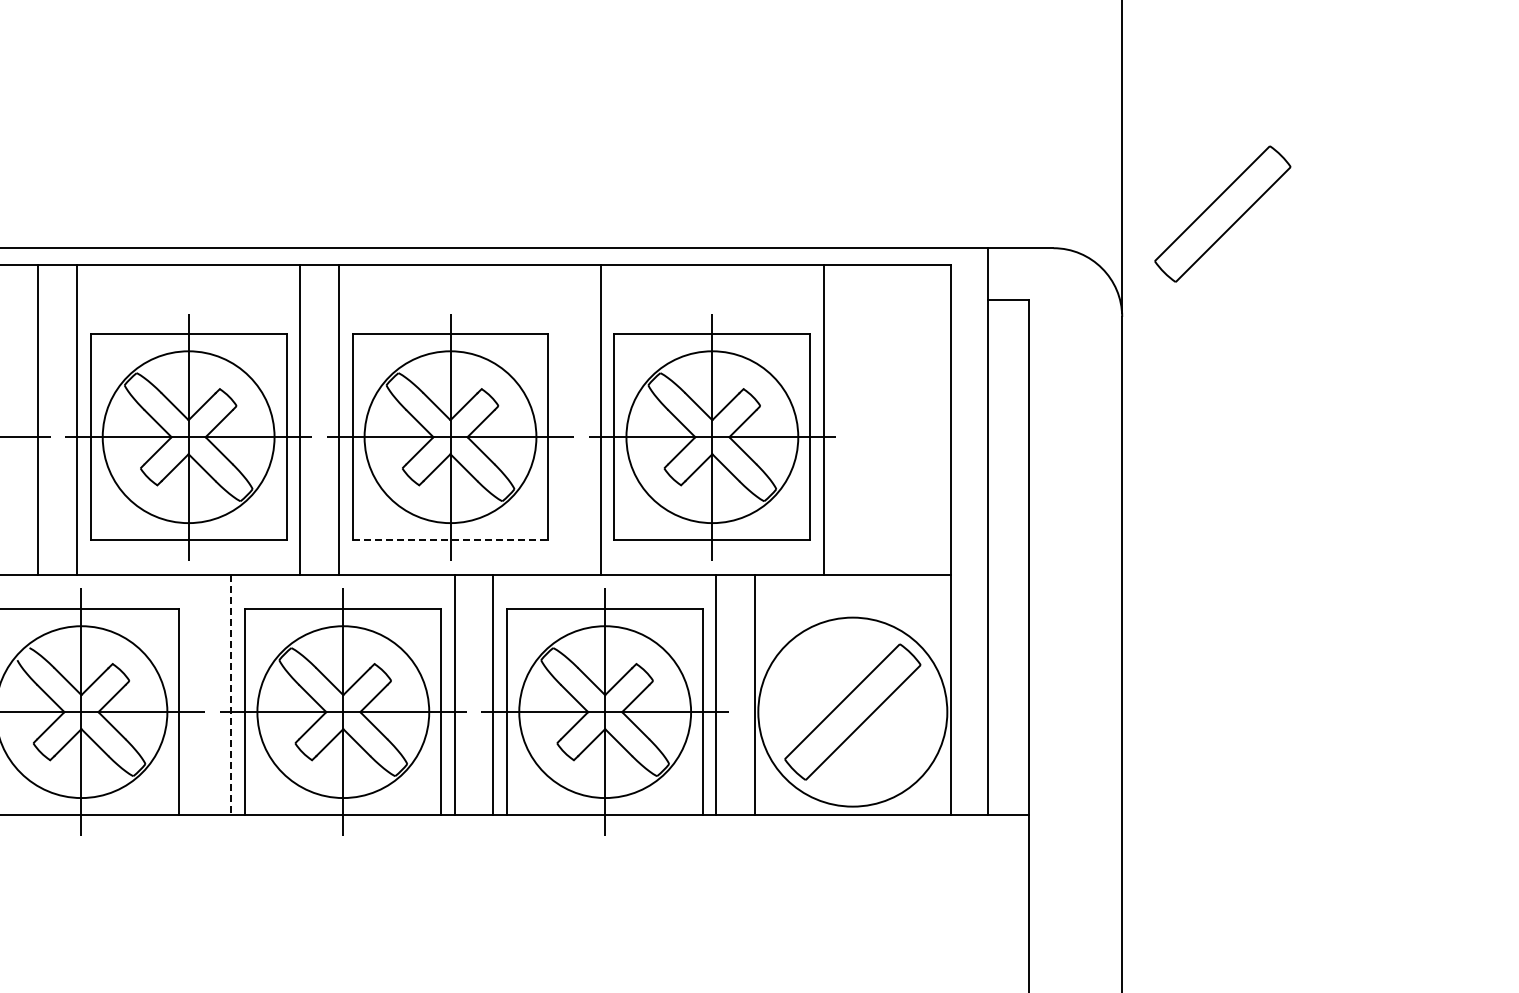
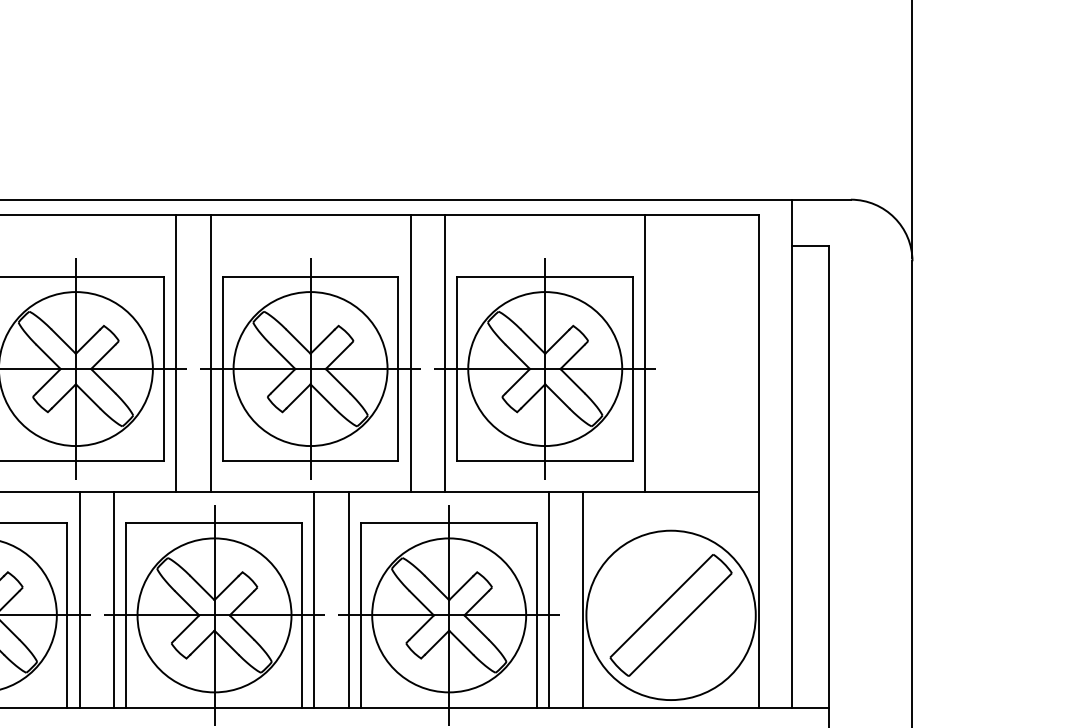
part: (1222, 213) -> (1002, 168), removed
line: (562, 419) -> (410, 353), added
line: (450, 540) -> (310, 461), dashed -> solid
line: (192, 694) -> (79, 599), added
line: (231, 695) -> (114, 600), dashed -> solid

